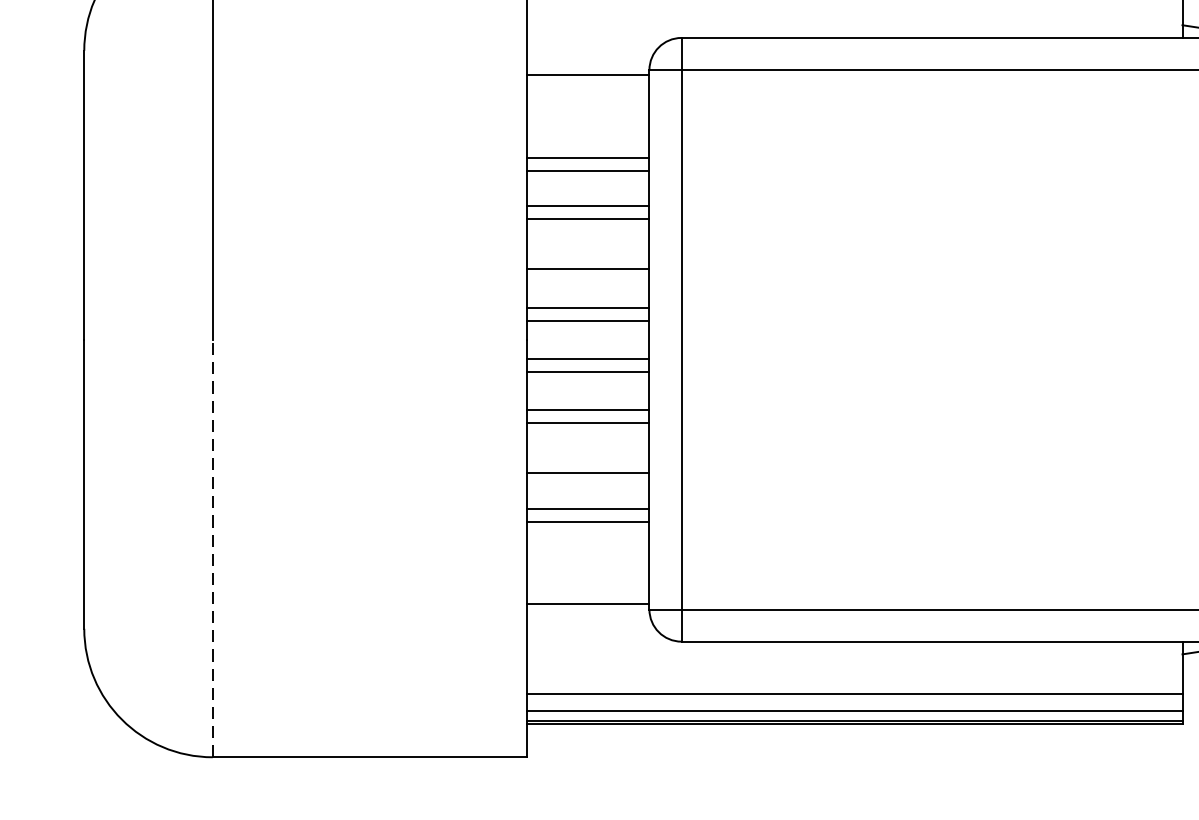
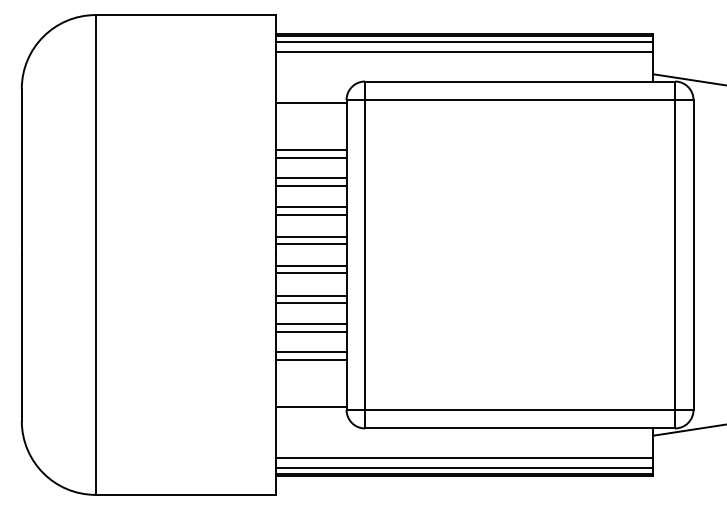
line: (588, 257) -> (311, 207), added
line: (588, 460) -> (311, 324), added
line: (212, 547) -> (95, 374), dashed -> solid

